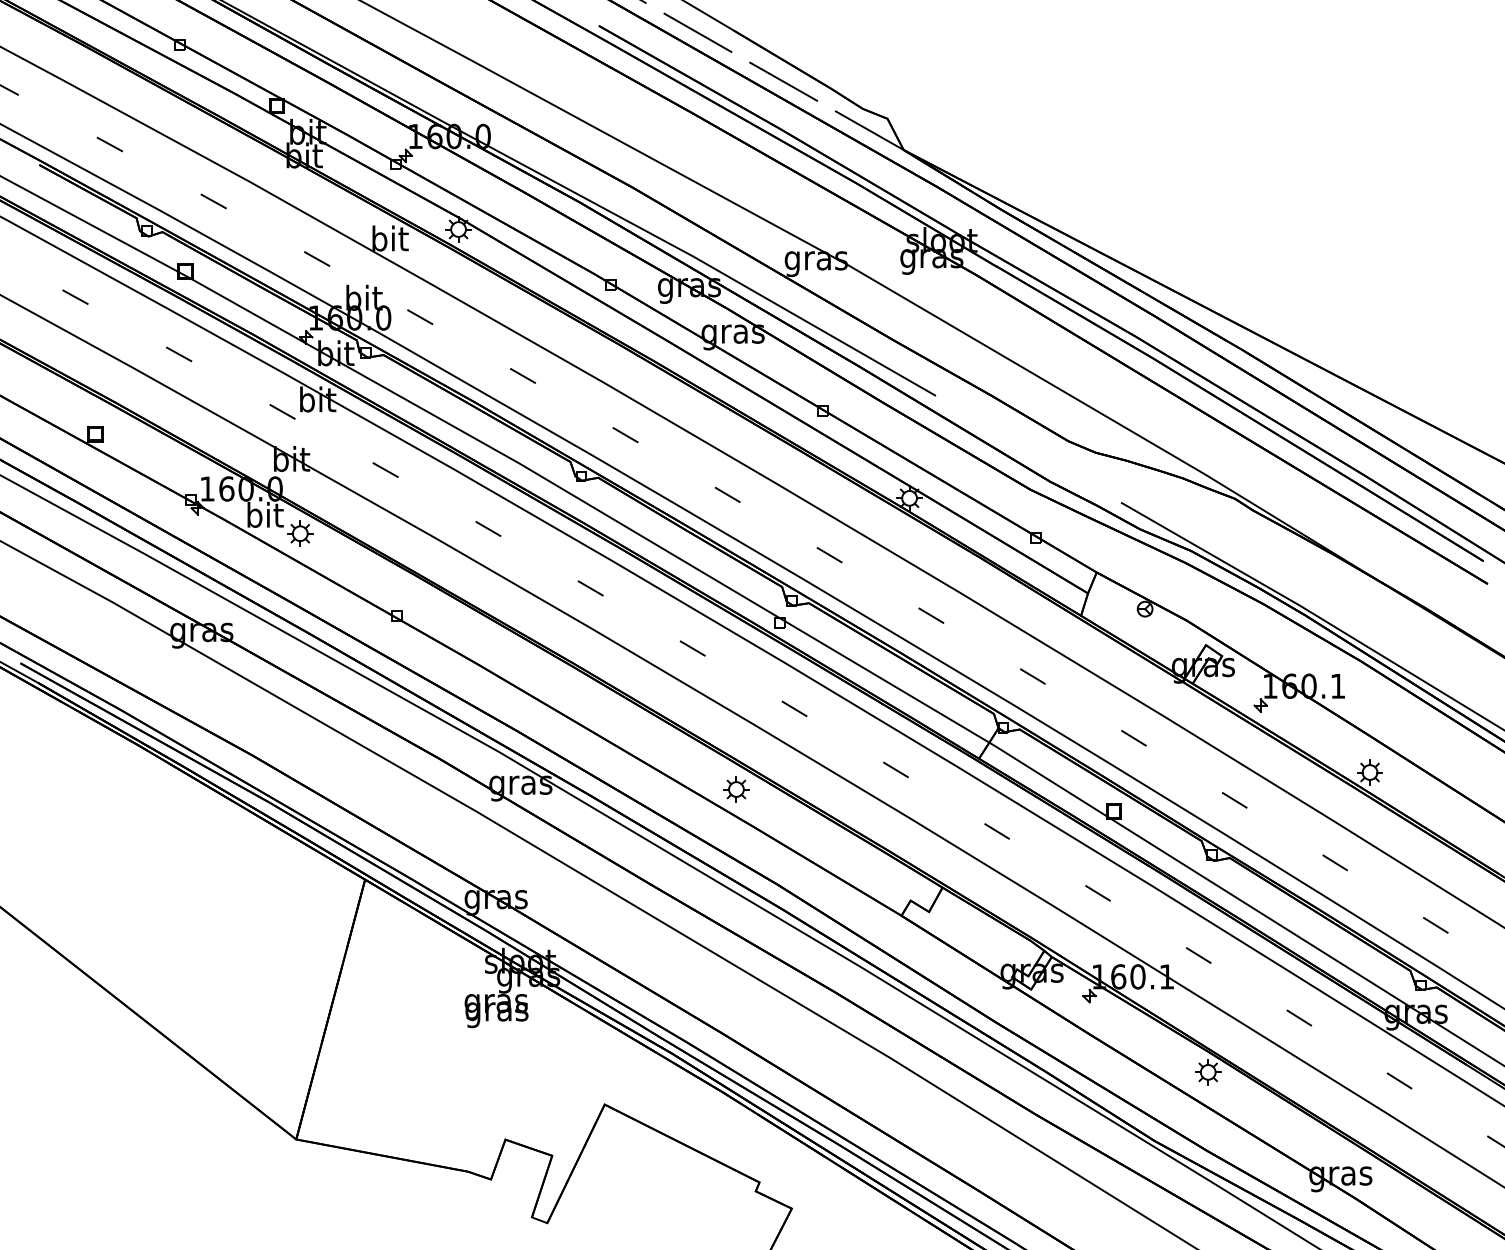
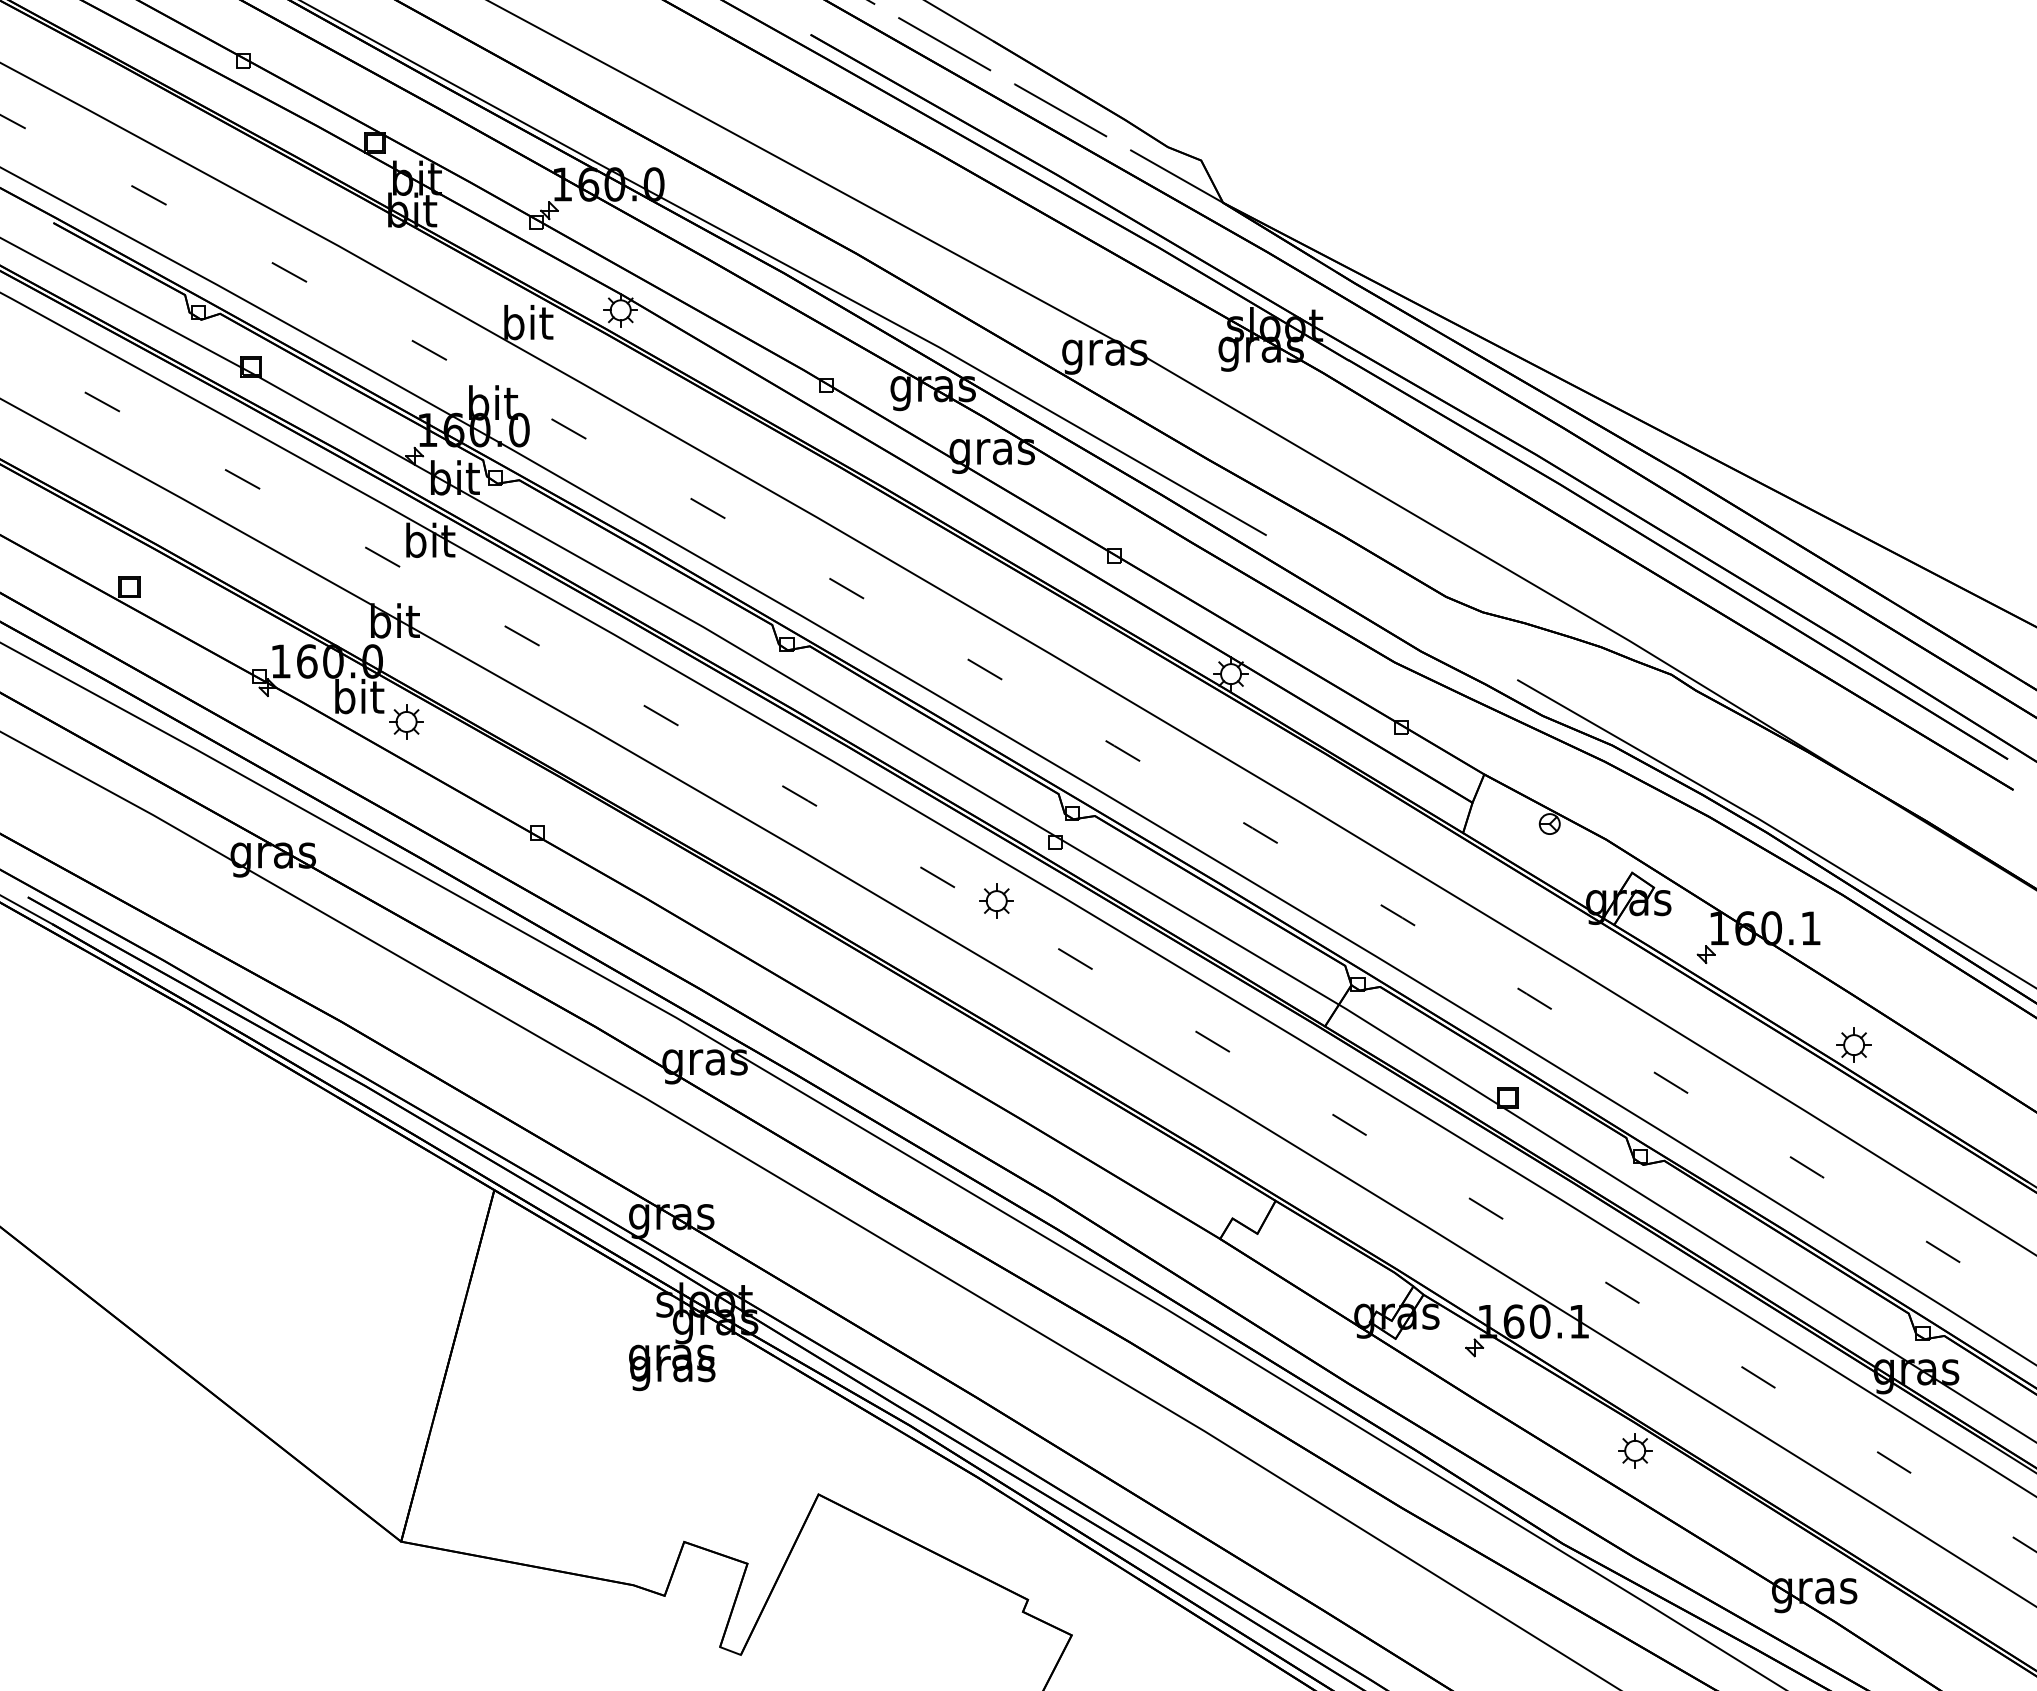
part: (736, 789) -> (996, 900), moved

